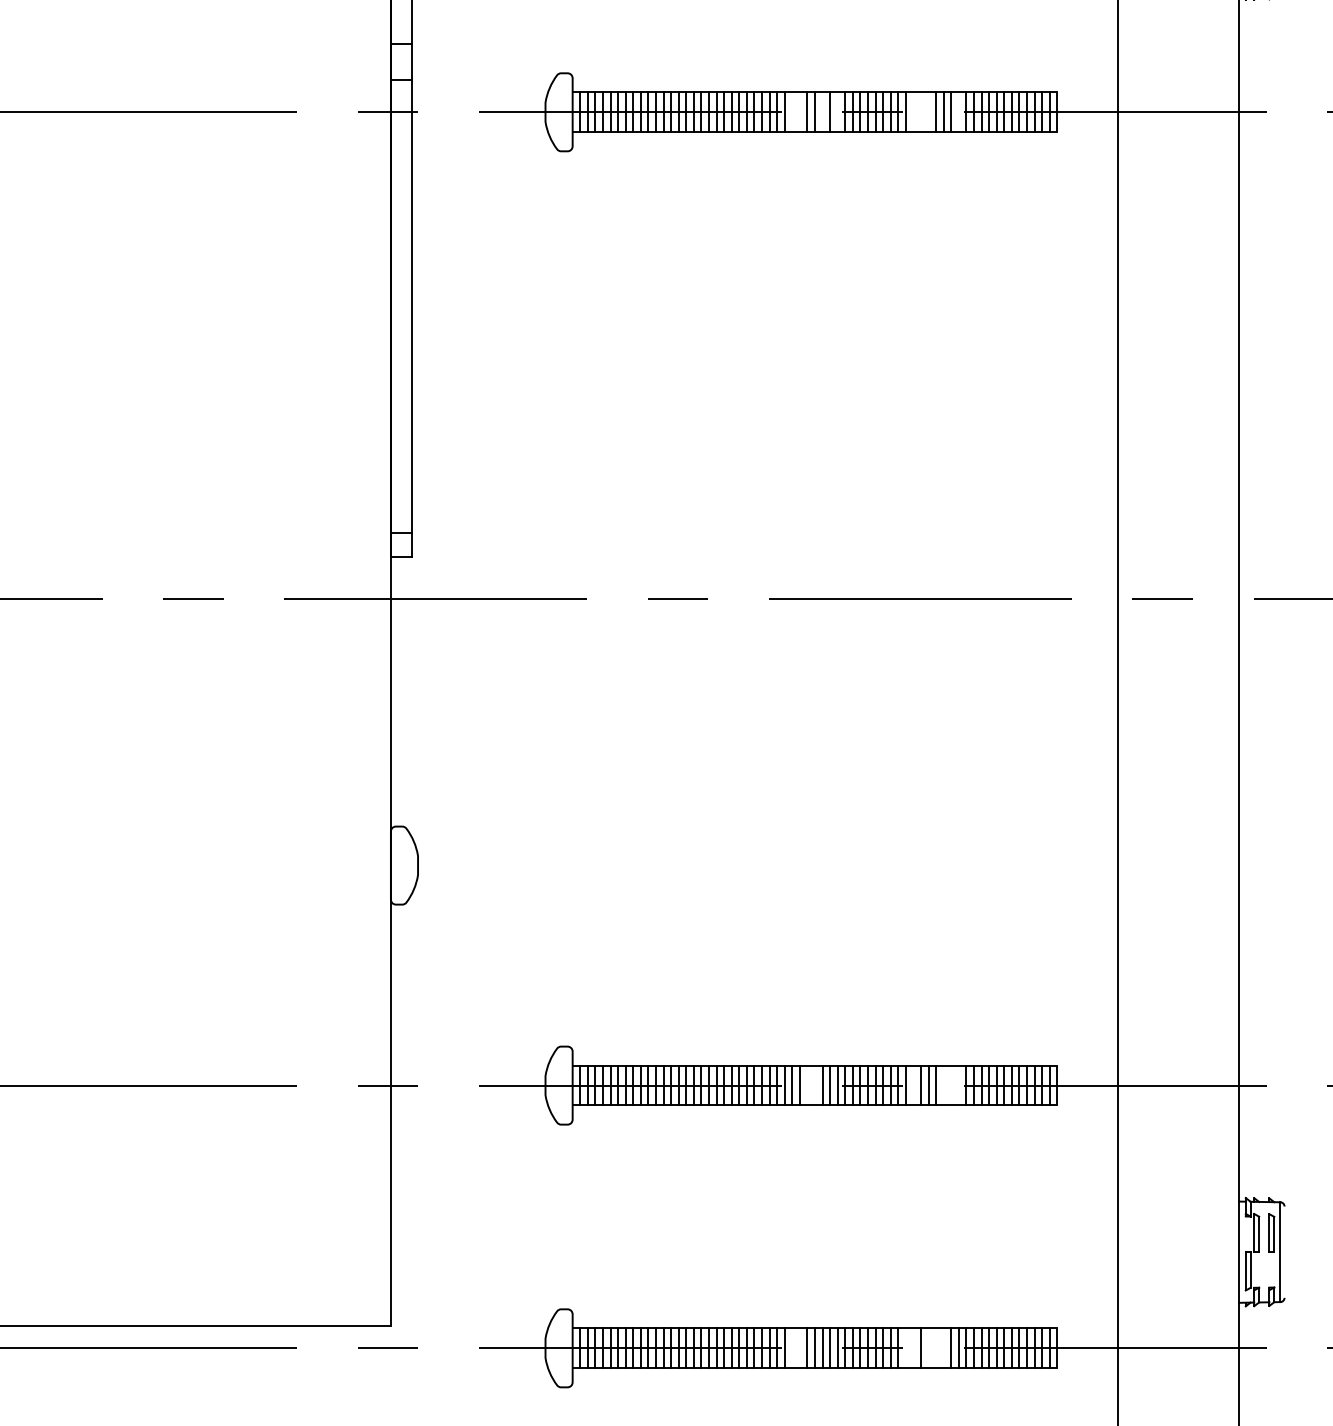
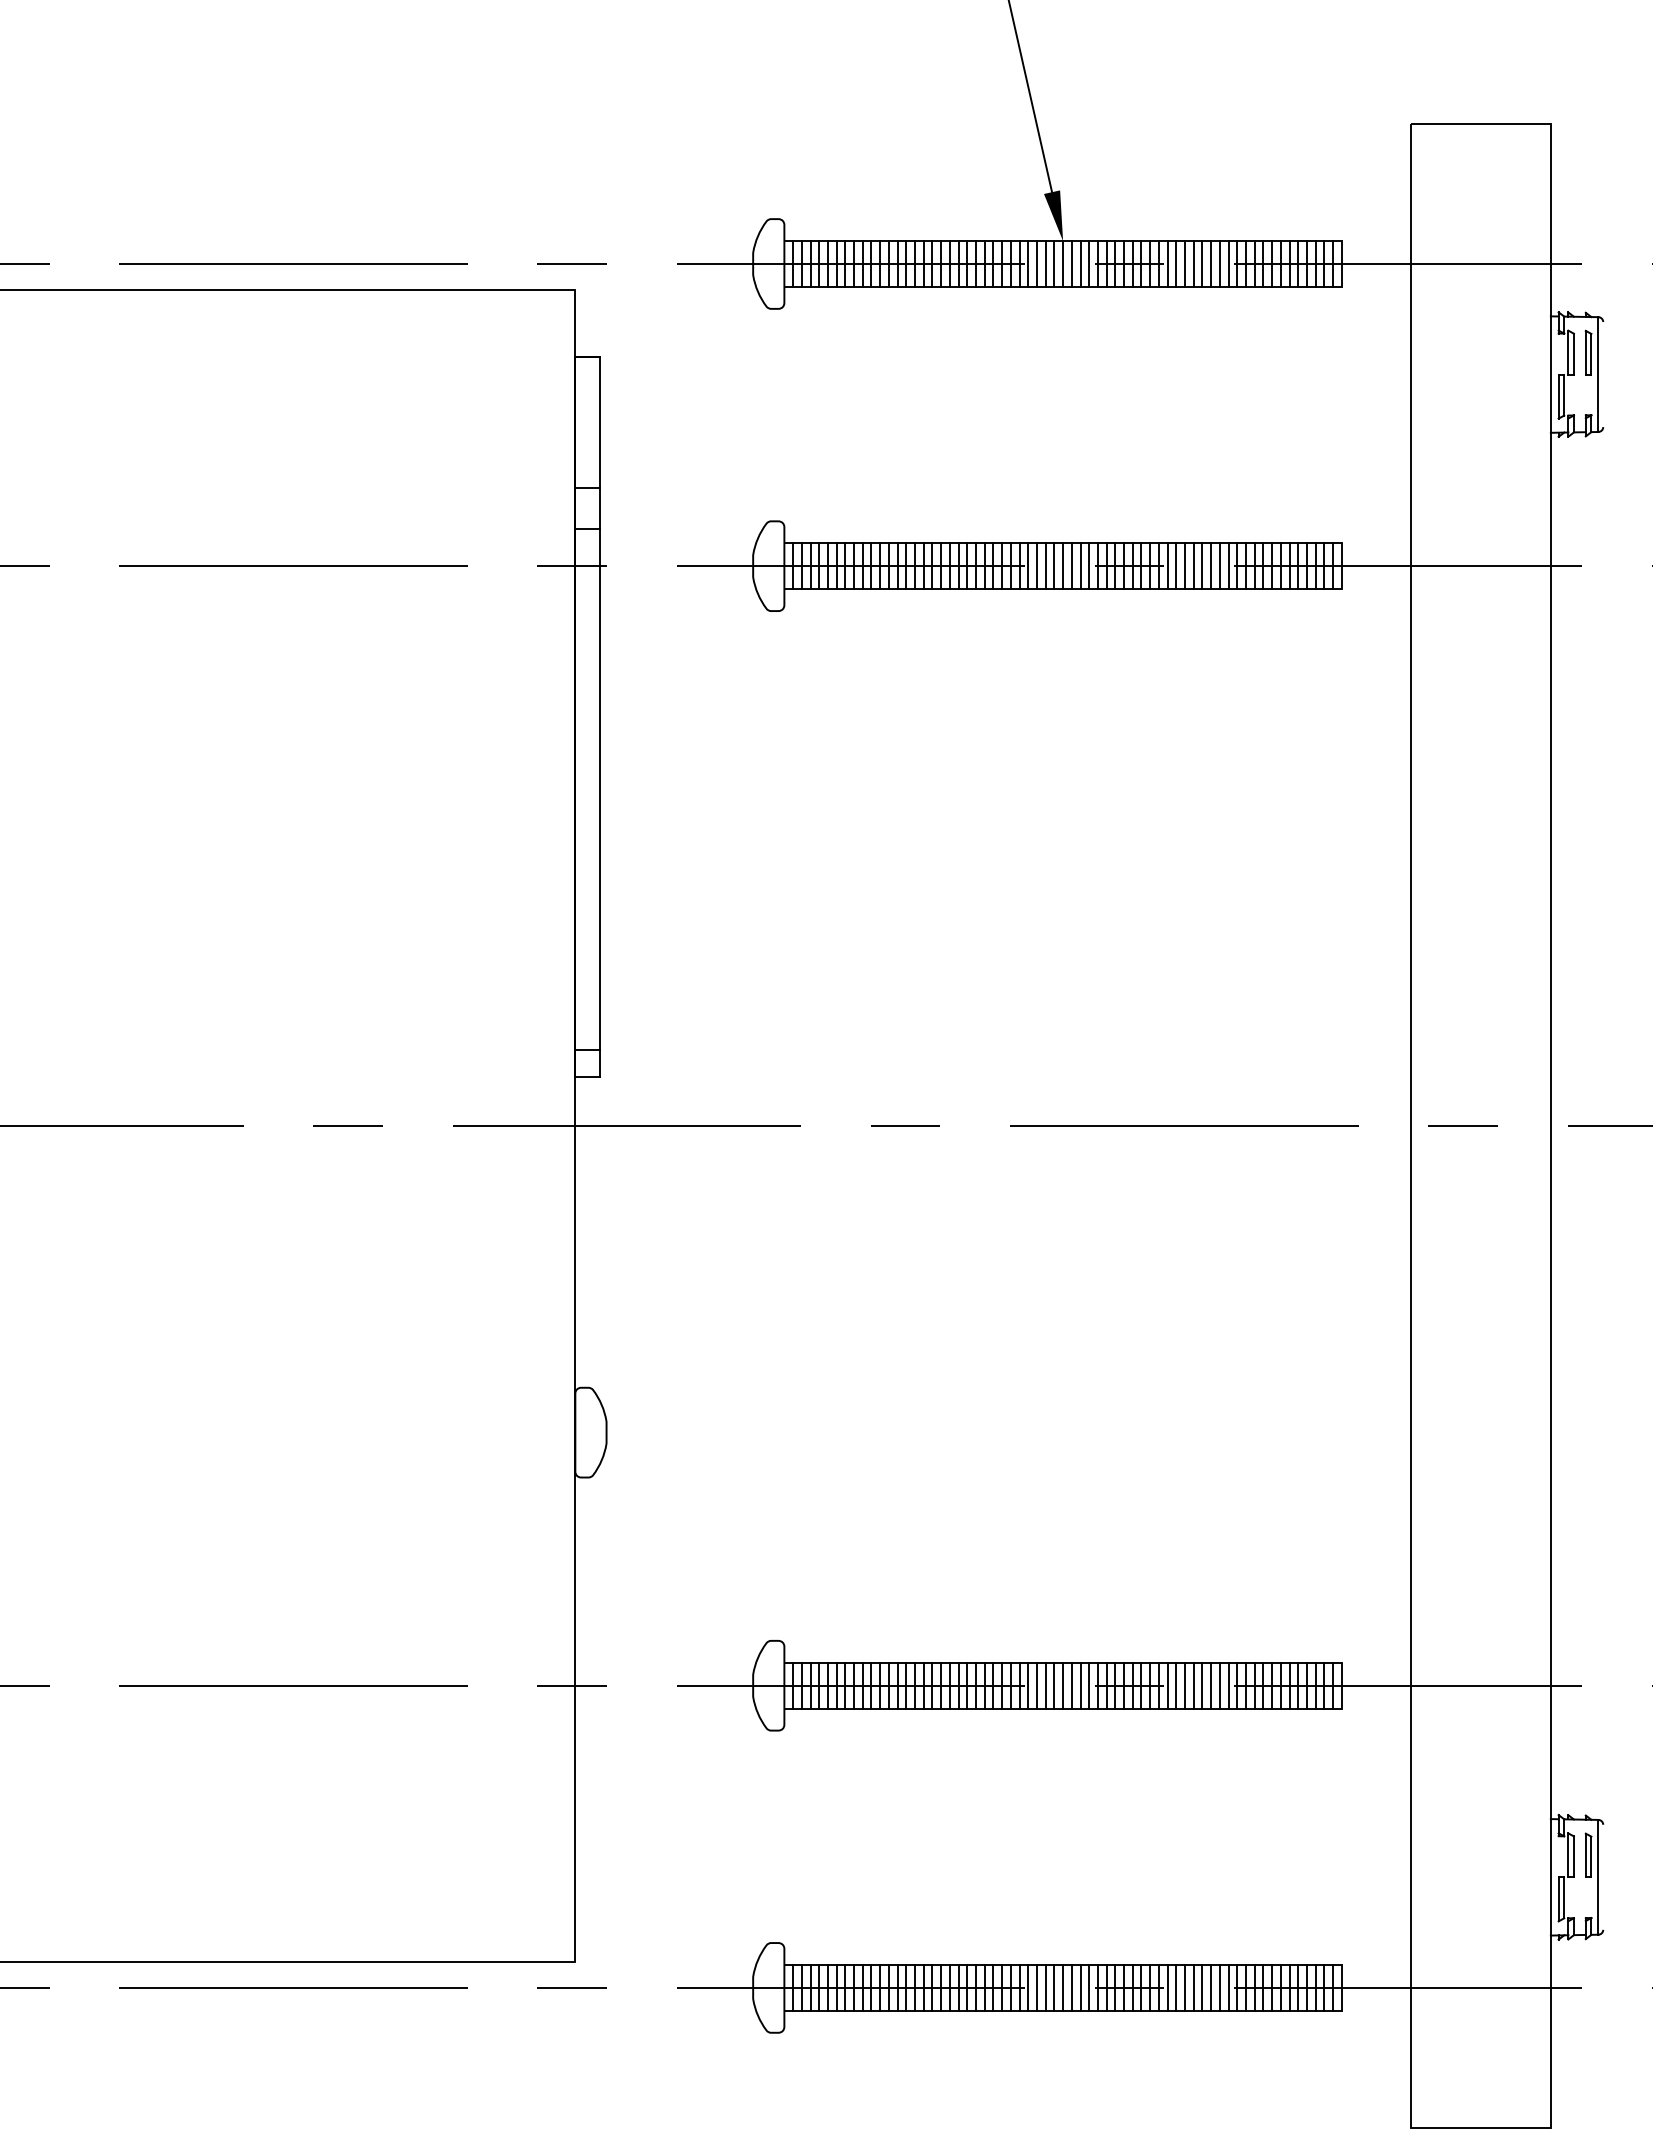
line: (791, 112) -> (1036, 566), added
line: (799, 112) -> (1045, 566), added
line: (822, 112) -> (1071, 566), added
line: (837, 112) -> (1089, 566), added
line: (913, 112) -> (1176, 566), added
line: (921, 112) -> (1185, 566), added
line: (928, 112) -> (1193, 566), added
line: (958, 112) -> (1228, 566), added
line: (807, 1085) -> (1054, 1685), added
line: (815, 1085) -> (1063, 1685), added
line: (913, 1085) -> (1176, 1685), added
line: (943, 1085) -> (1211, 1685), added
line: (950, 1085) -> (1219, 1685), added
line: (958, 1085) -> (1228, 1685), added
line: (791, 1347) -> (1036, 1987), added
line: (799, 1347) -> (1045, 1987), added
line: (905, 1347) -> (1167, 1987), added
line: (913, 1347) -> (1176, 1987), added
line: (928, 1347) -> (1193, 1987), added
line: (936, 1347) -> (1202, 1987), added
line: (943, 1347) -> (1211, 1987), added

